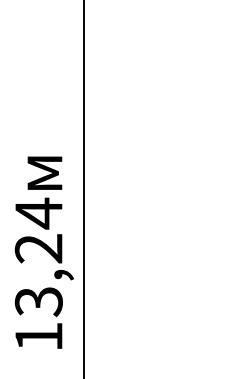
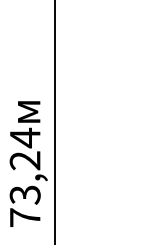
text: (39, 336) -> (25, 217), 13,24 -> 73,24

